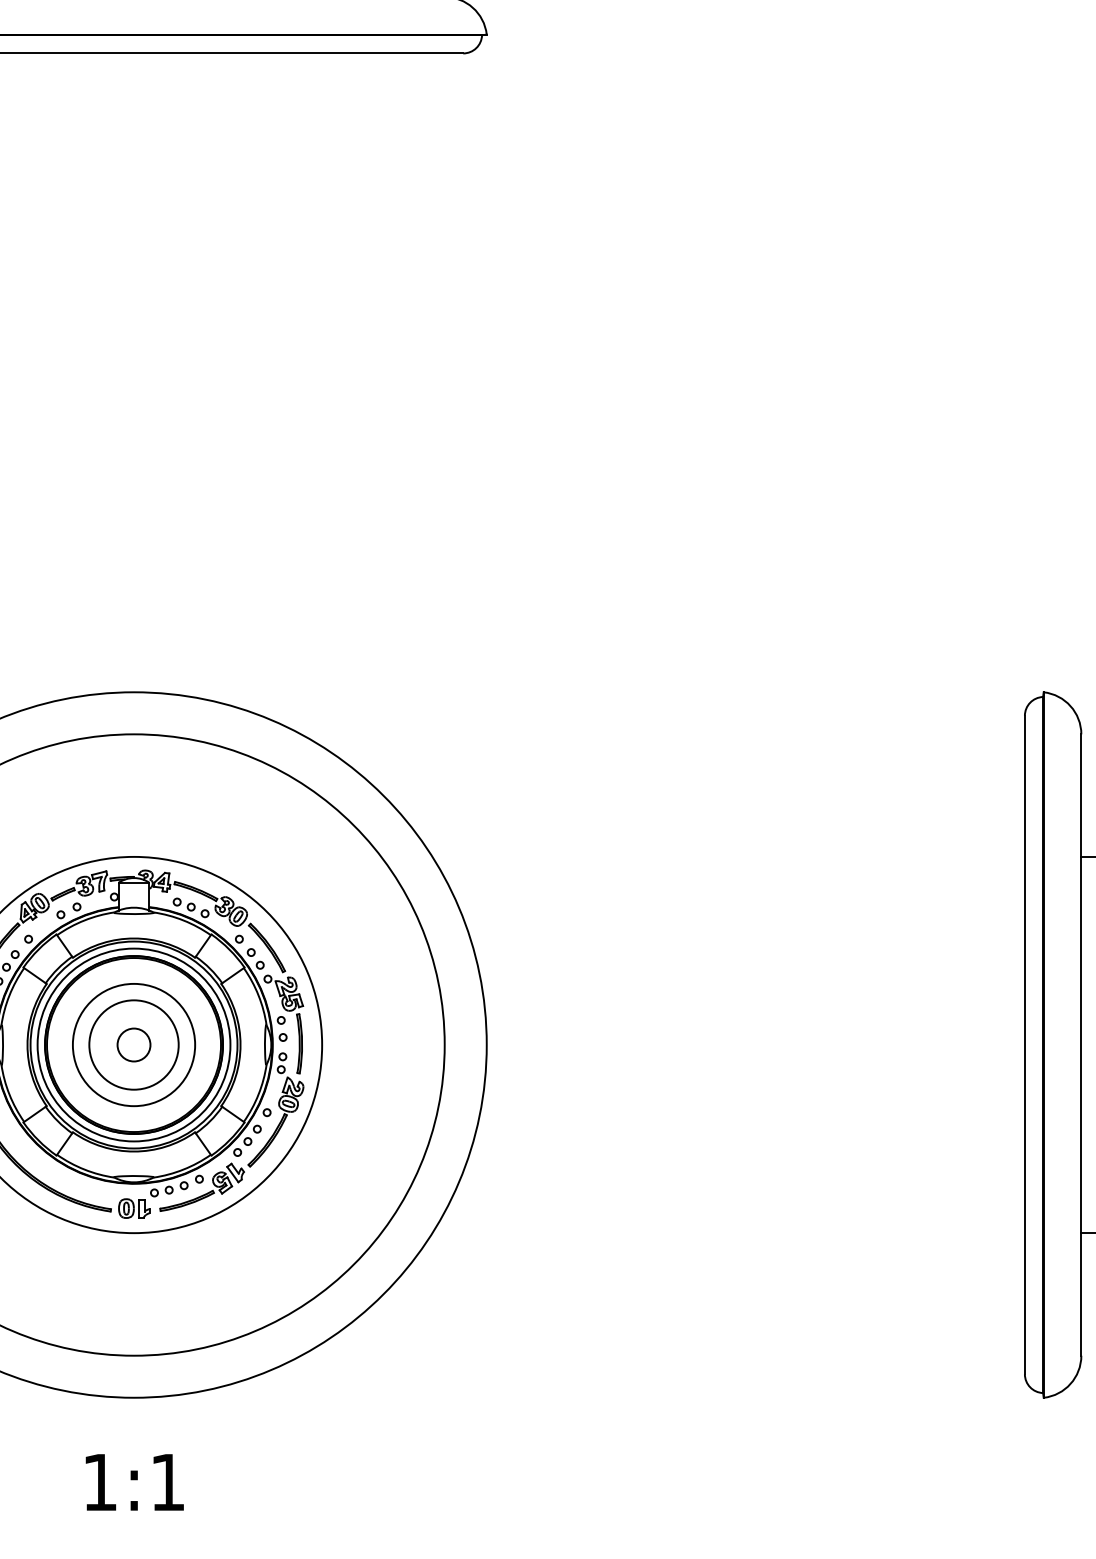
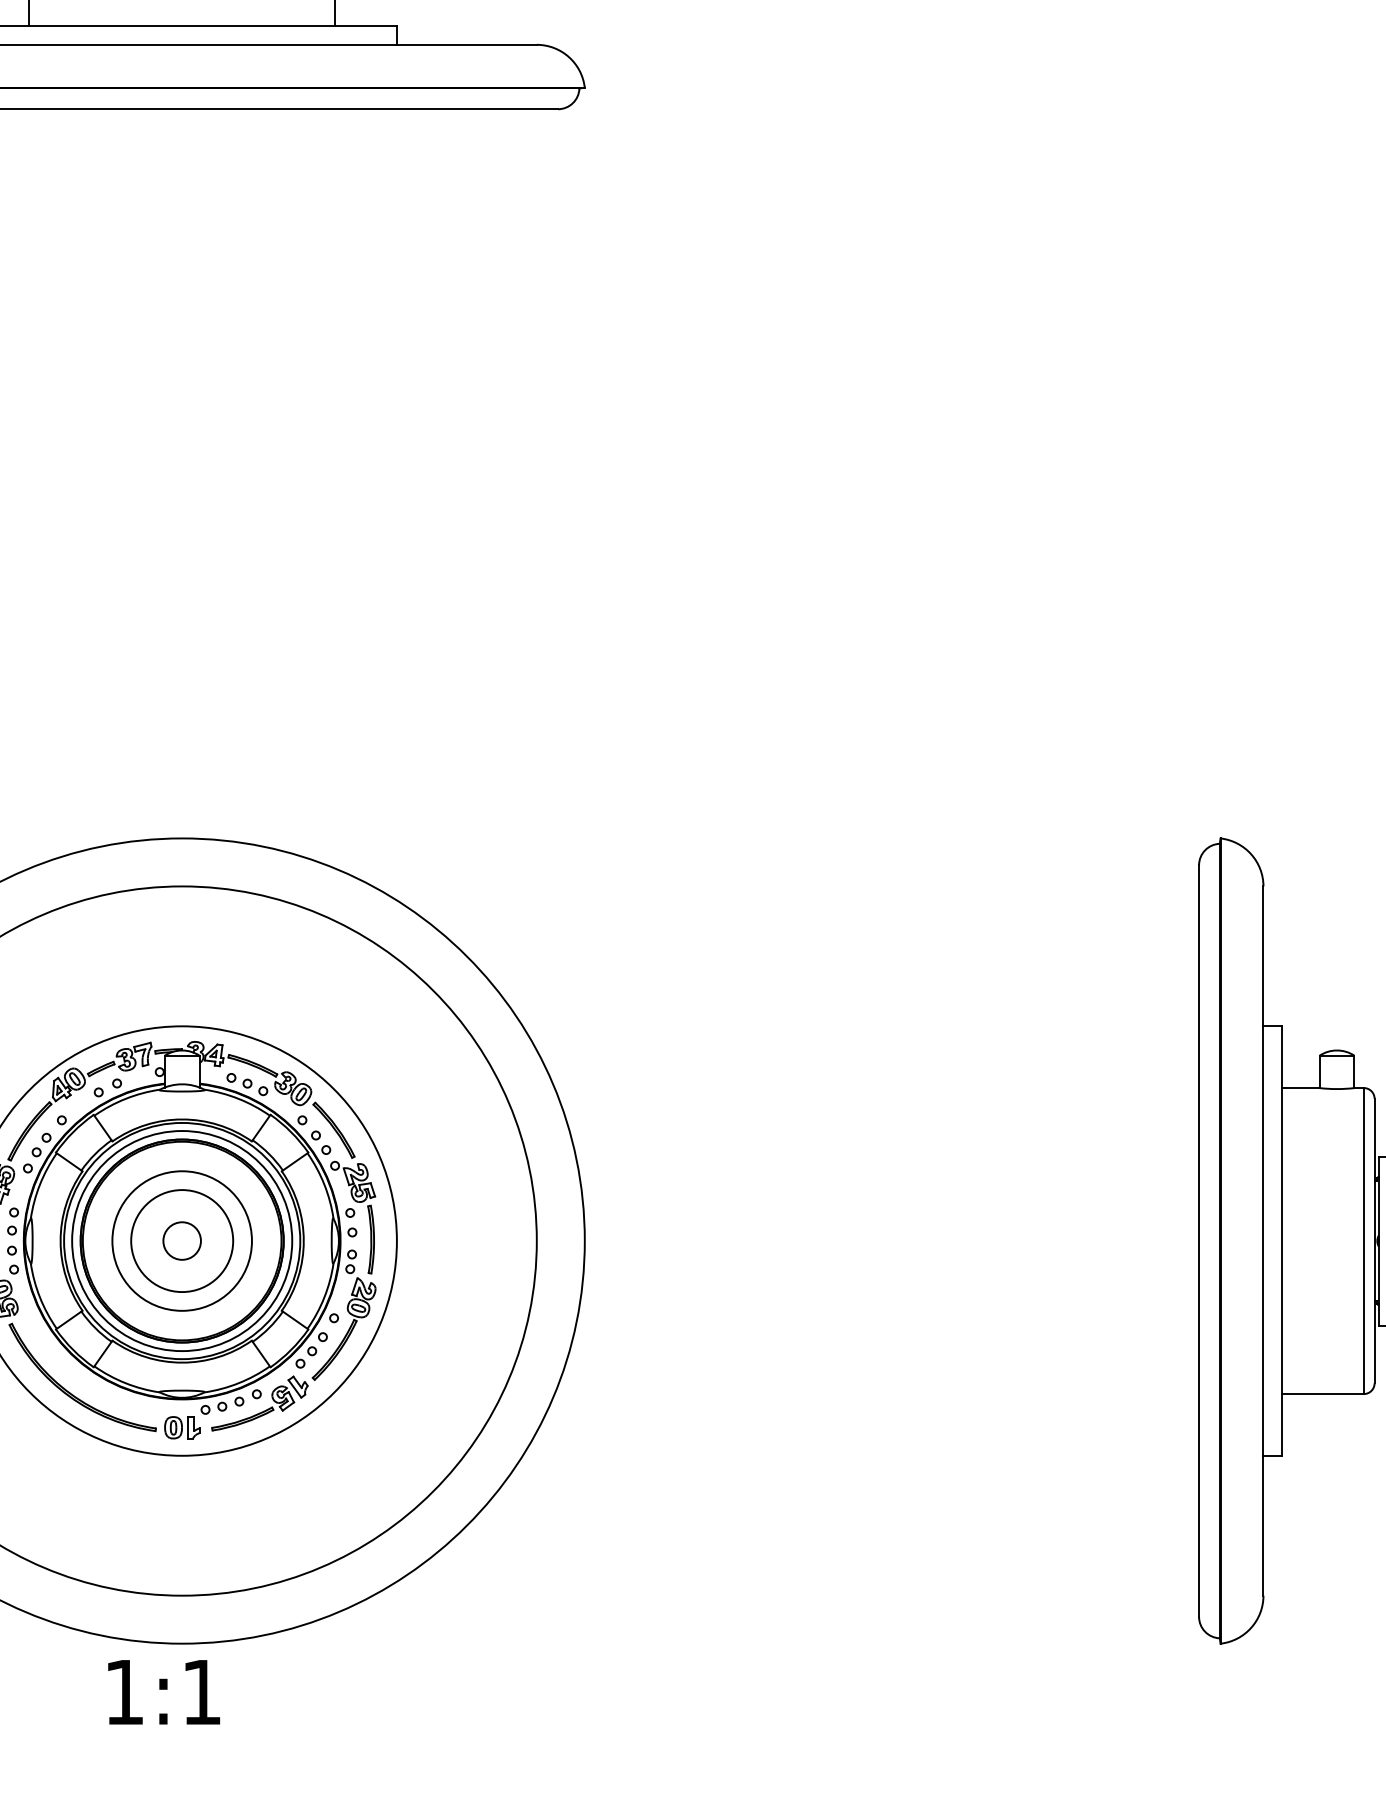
text: (134, 1482) -> (163, 1692), moved

